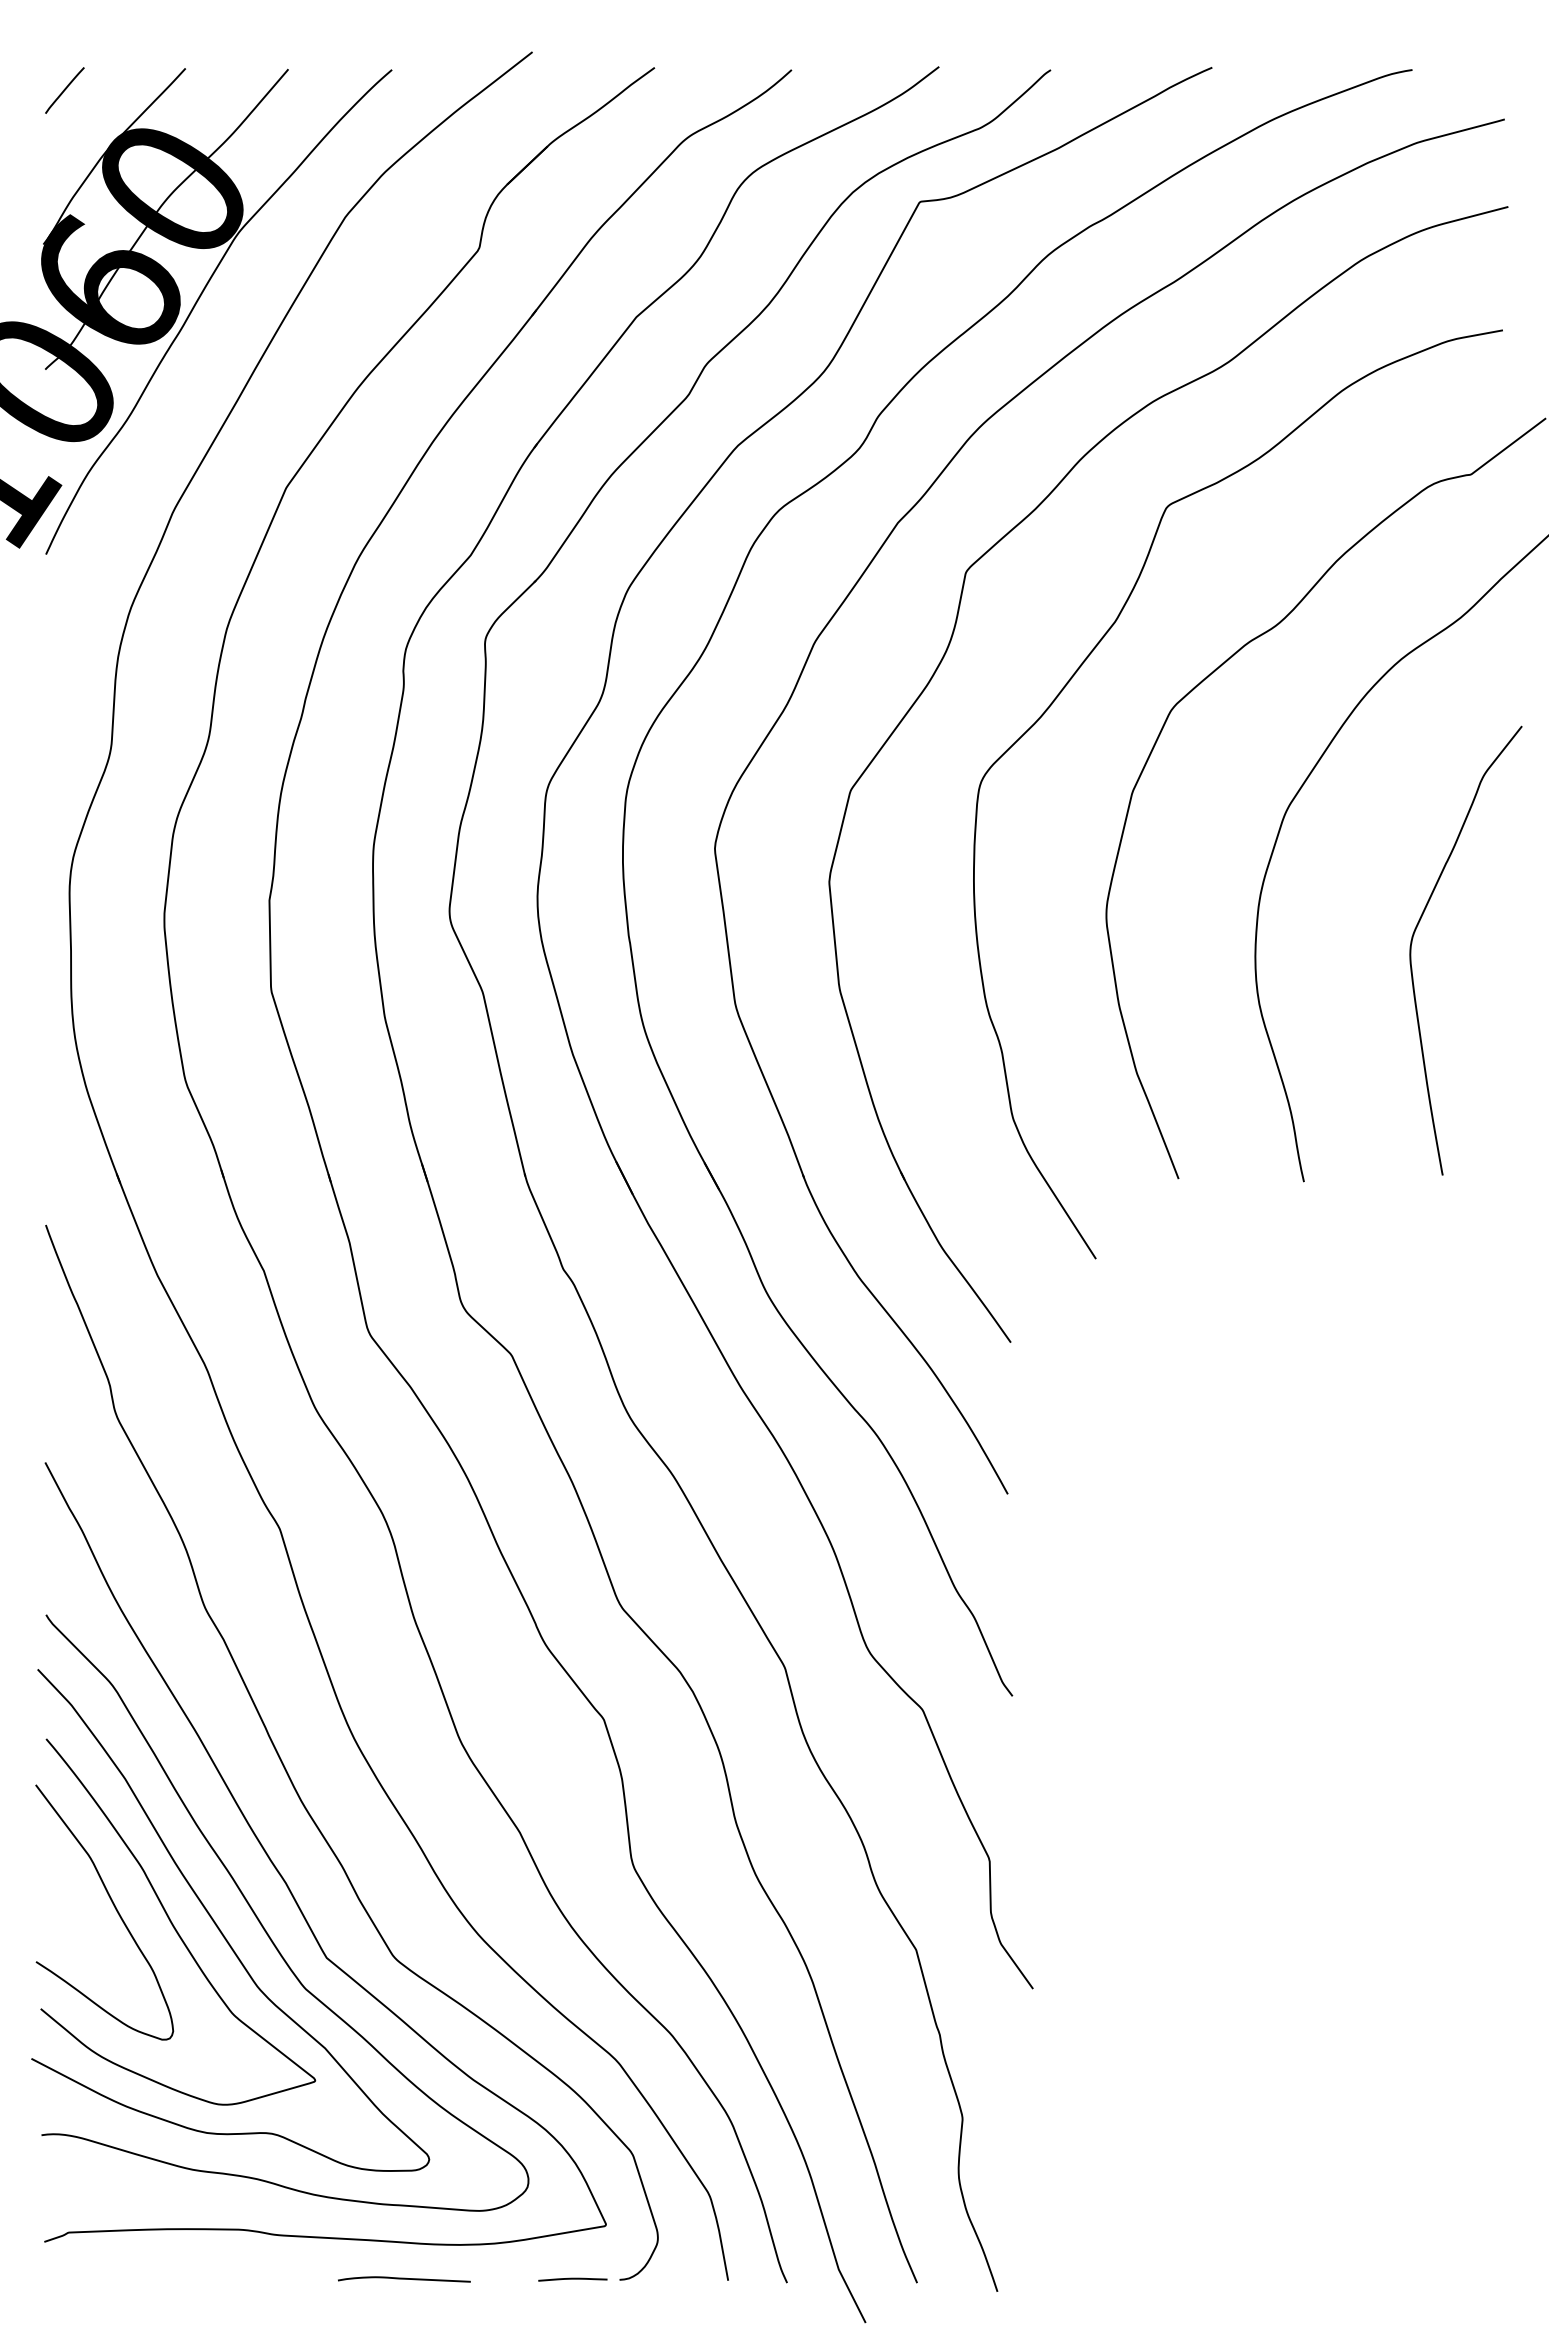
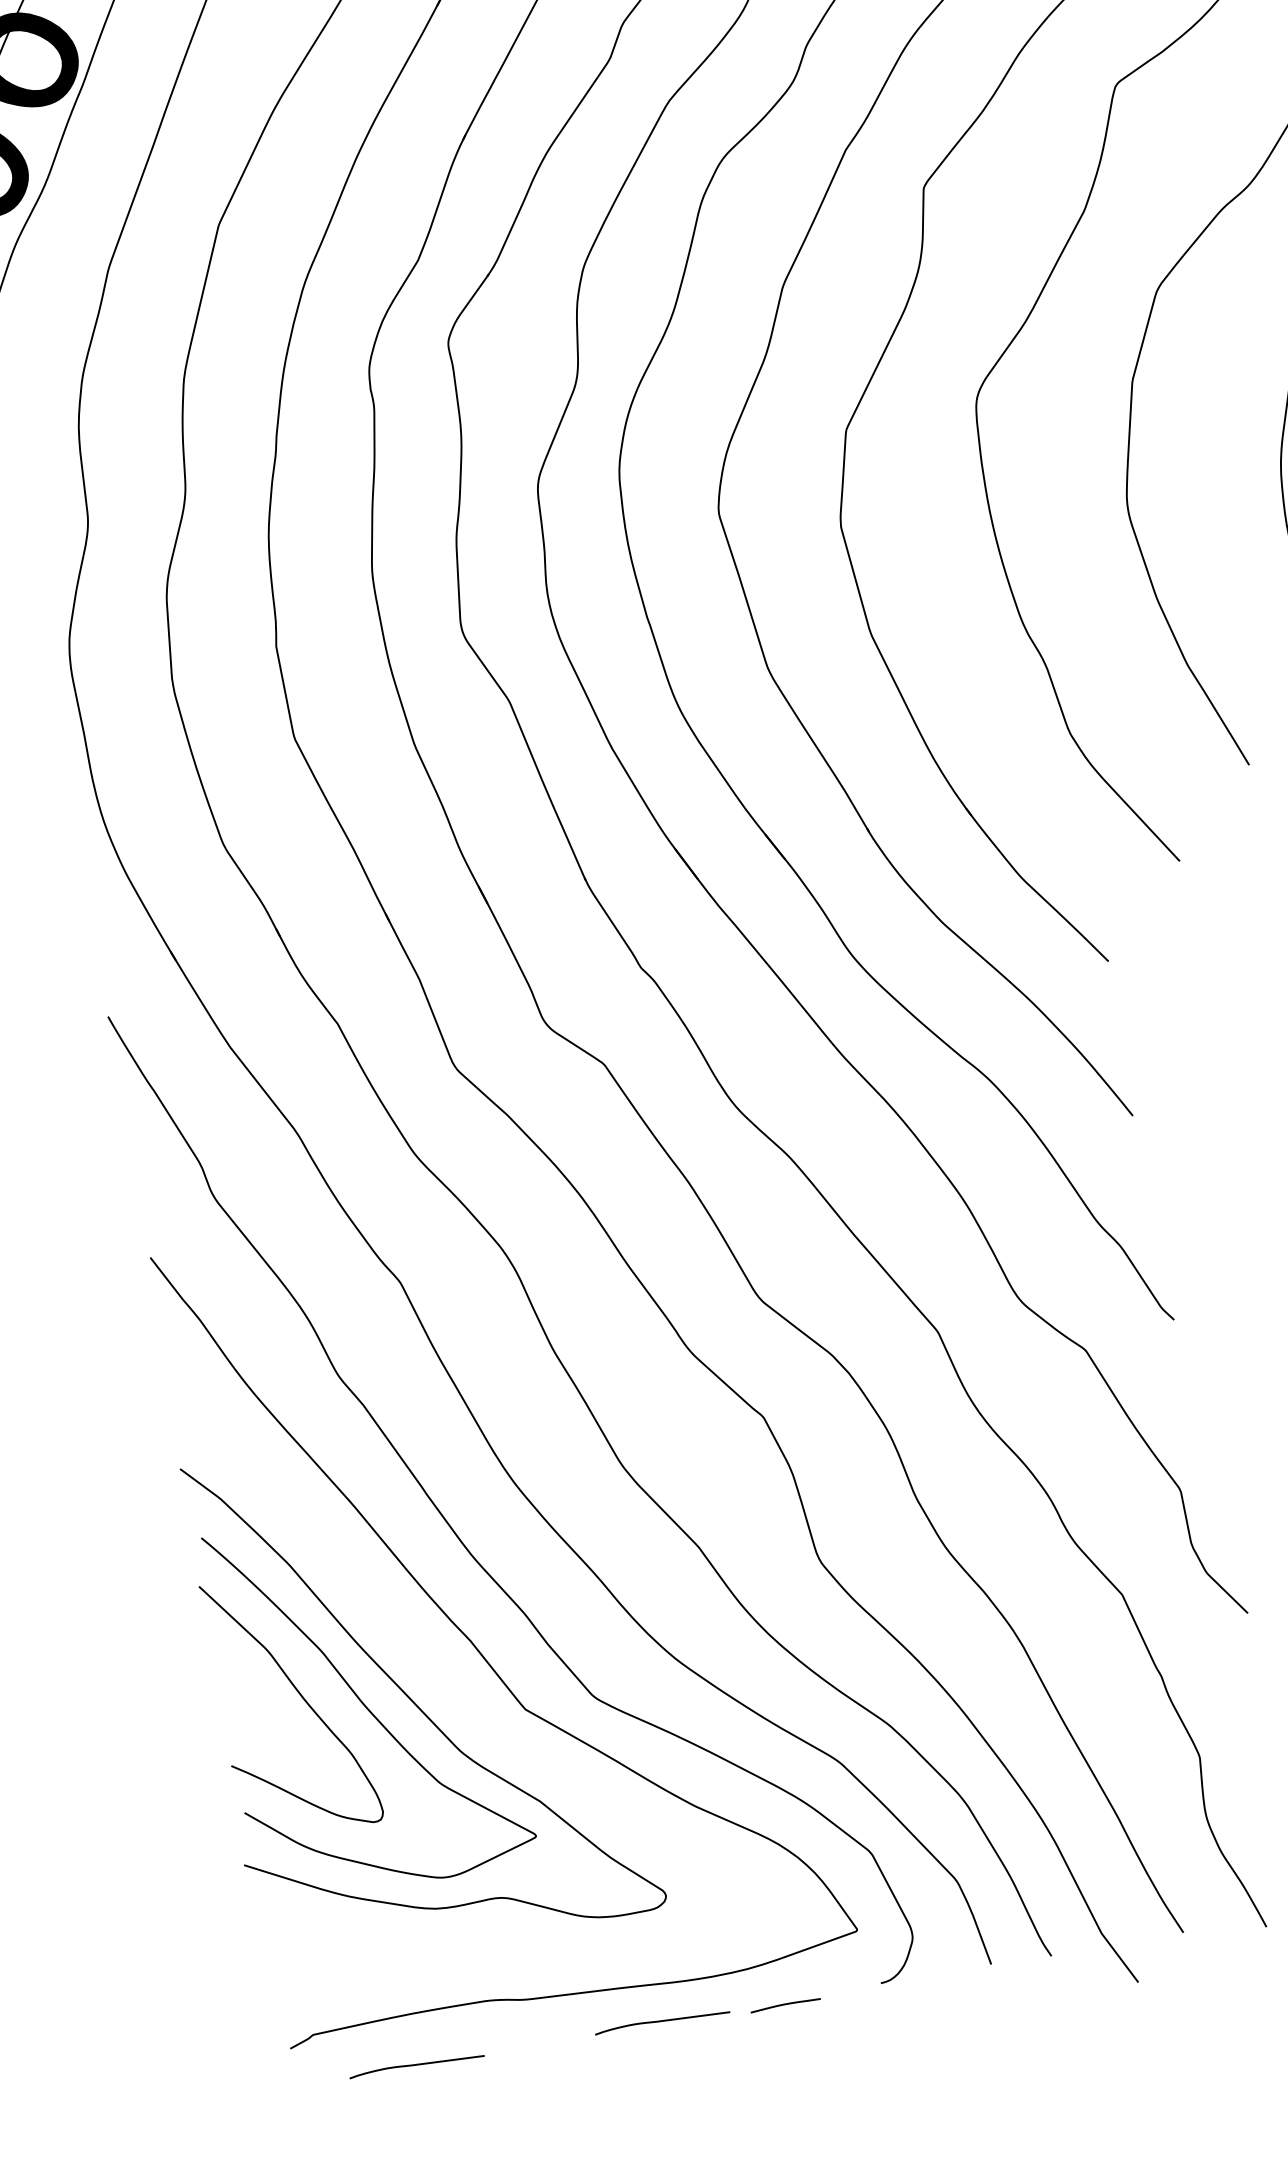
curve: (263, 1925) -> (455, 1688), removed
curve: (162, 2279) -> (417, 2065), added
curve: (572, 2279) -> (785, 2005), moved

